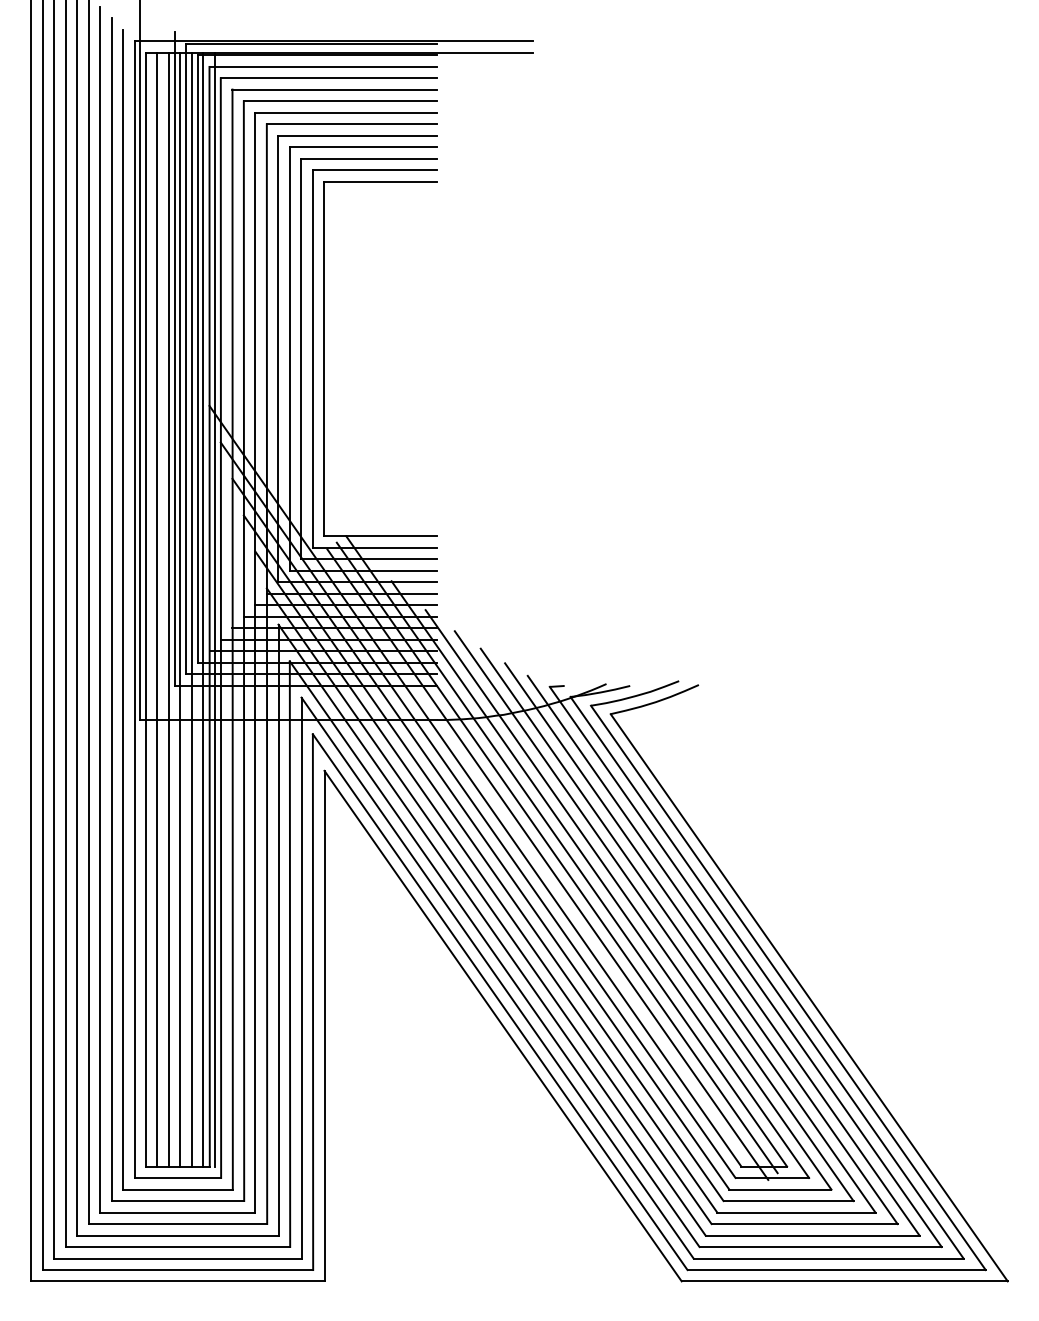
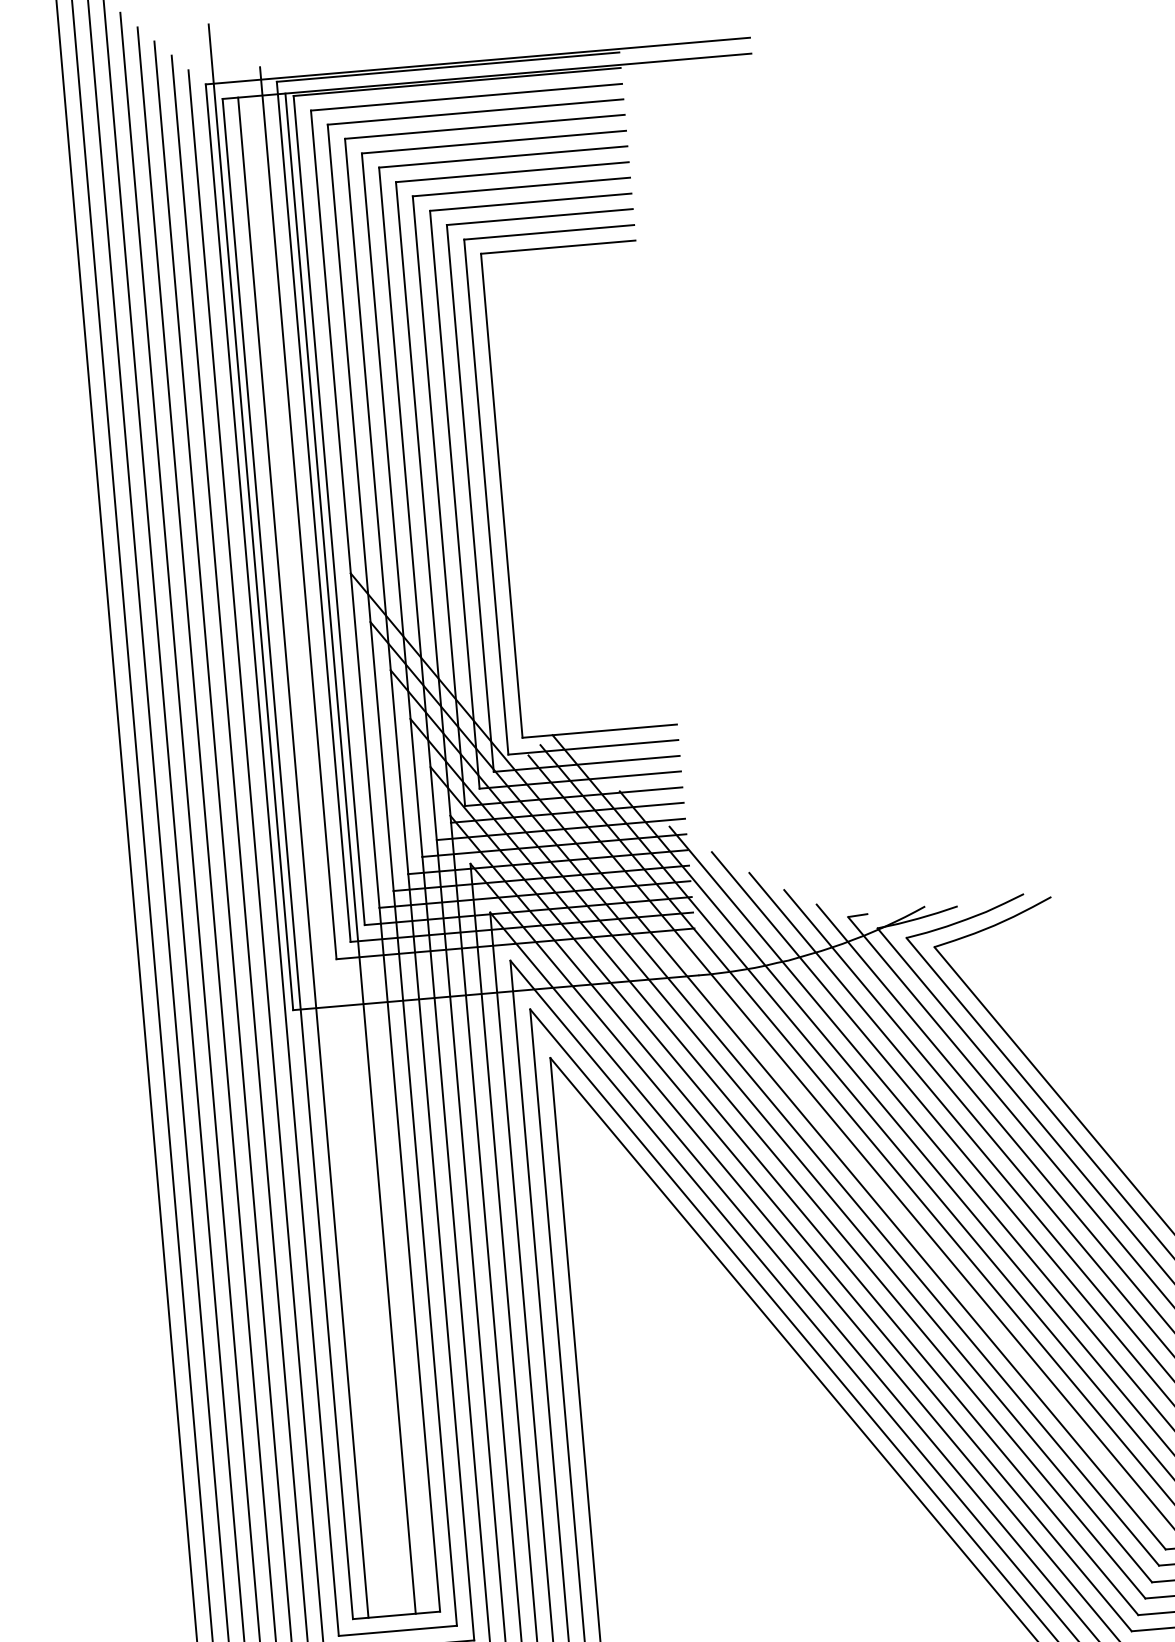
line: (168, 609) -> (318, 856), removed
line: (180, 609) -> (334, 854), removed
line: (203, 609) -> (366, 851), removed
line: (215, 609) -> (382, 850), removed

